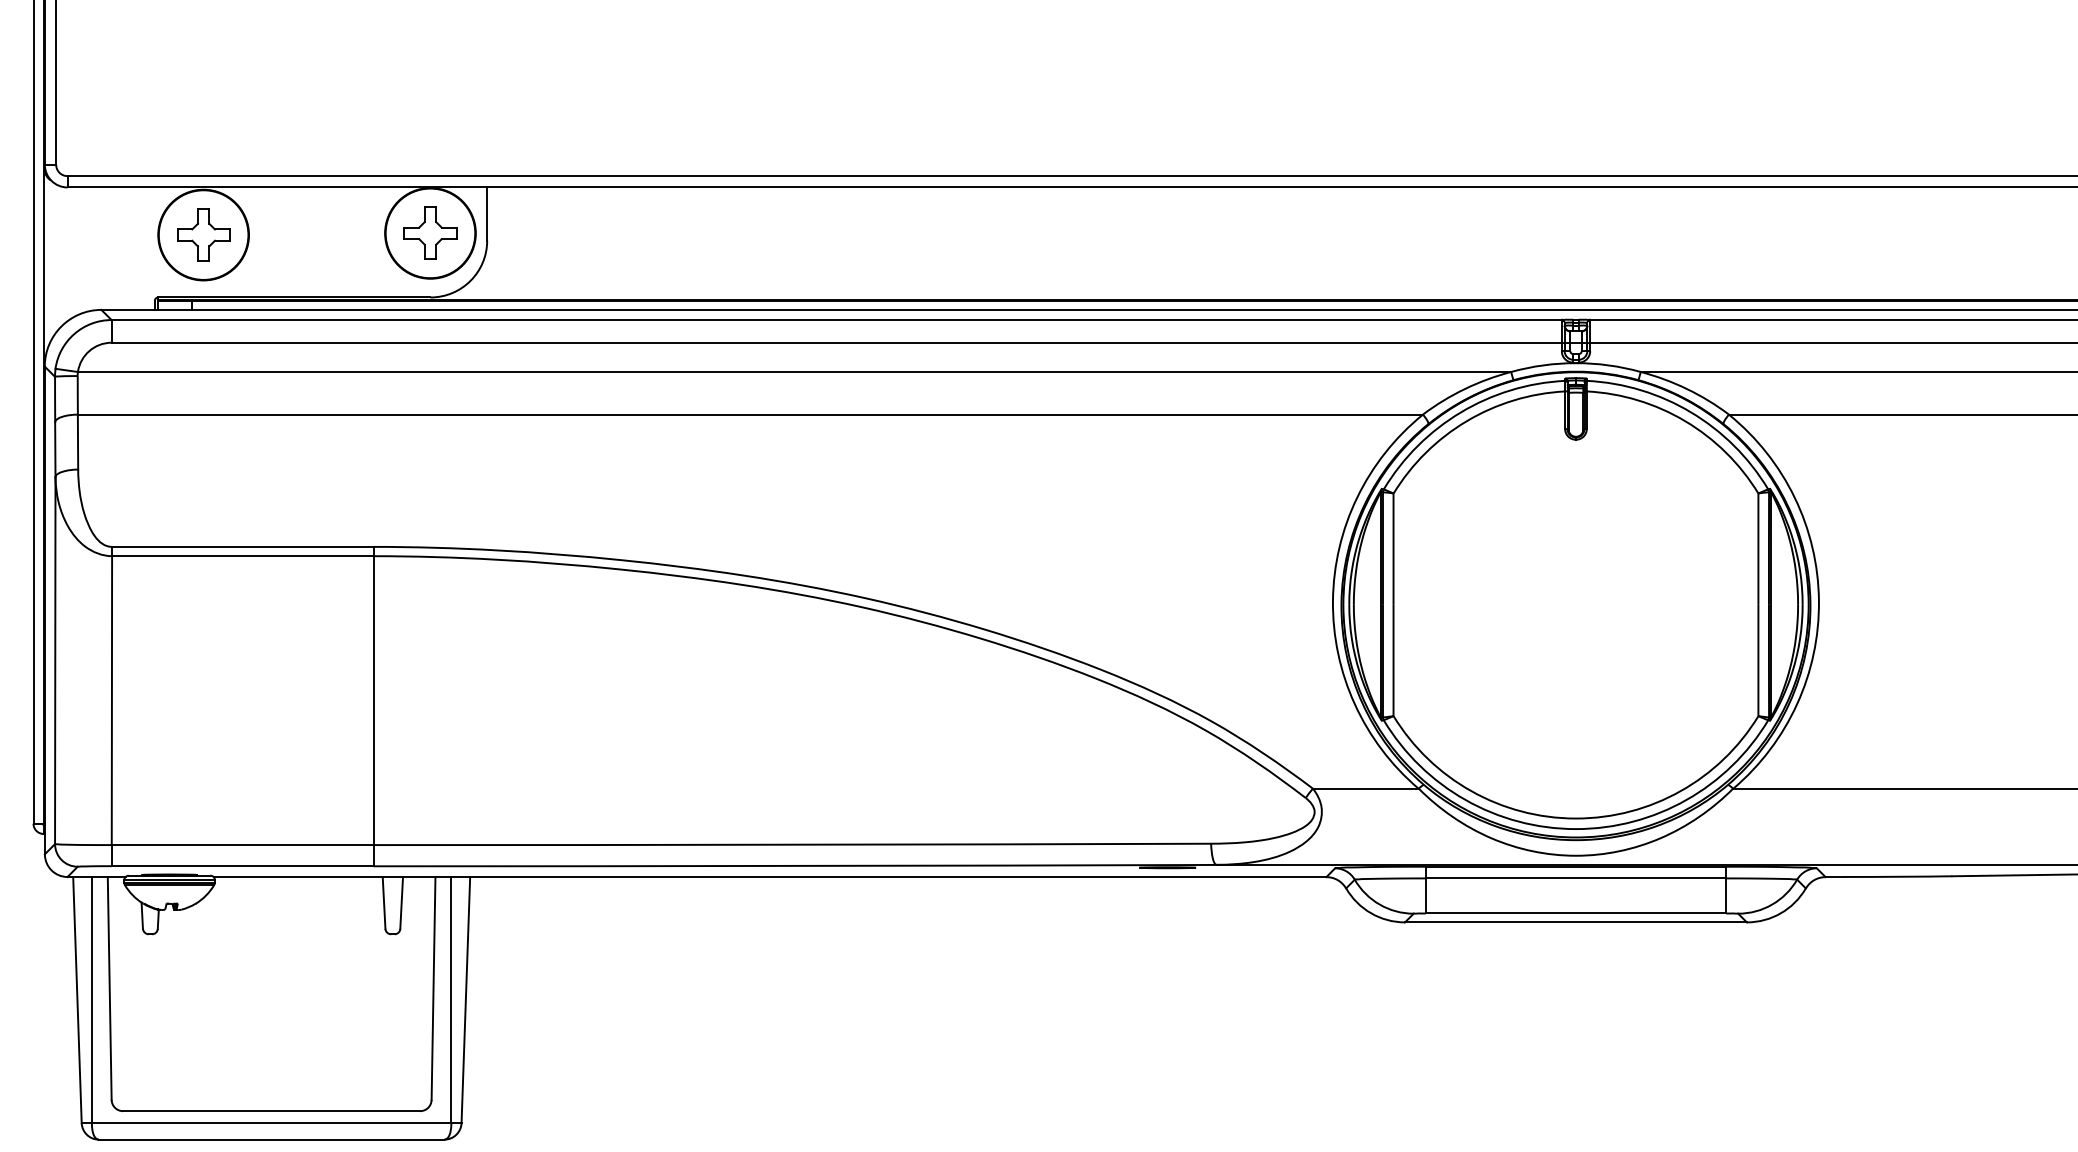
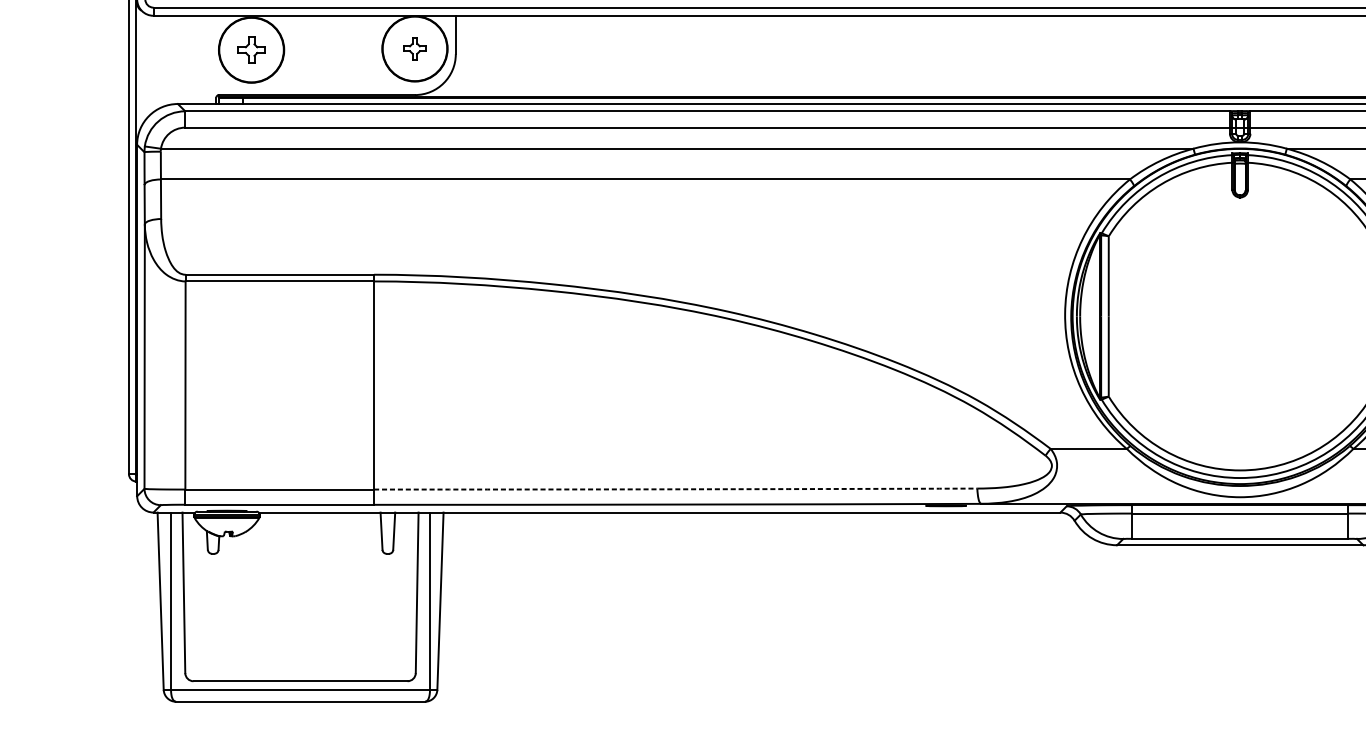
part: (430, 232) -> (414, 48), size x0.6
part: (203, 234) -> (251, 49), size x0.7
arc: (792, 844) -> (675, 489), solid -> dashed

